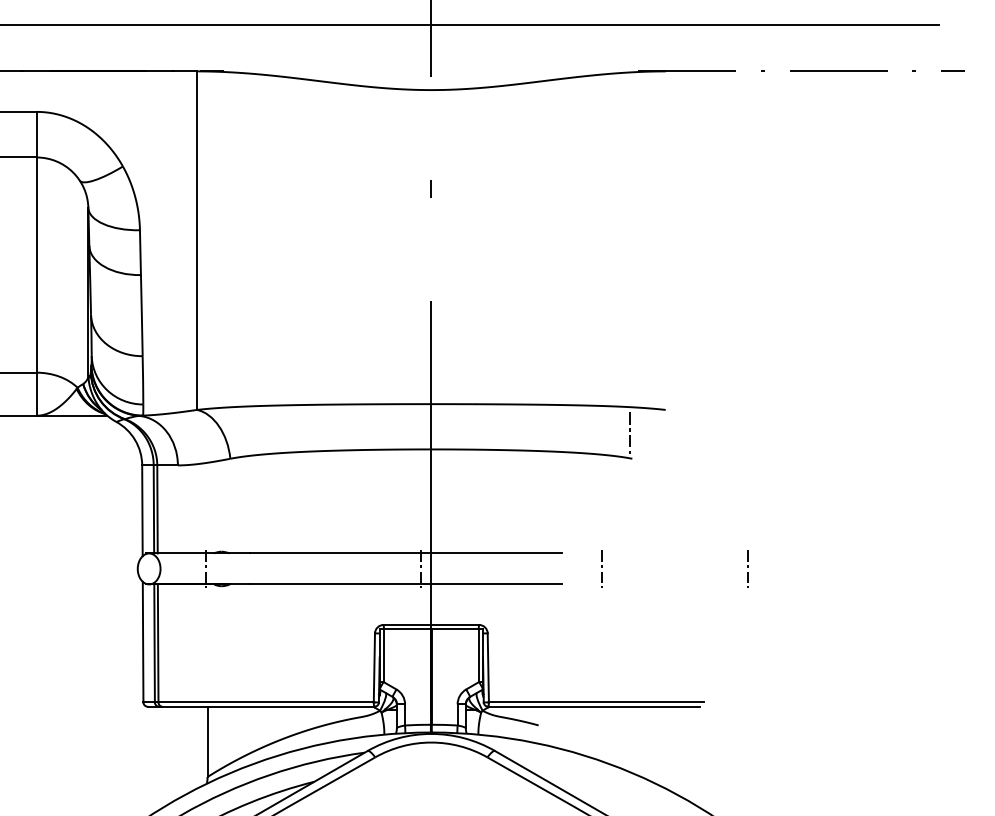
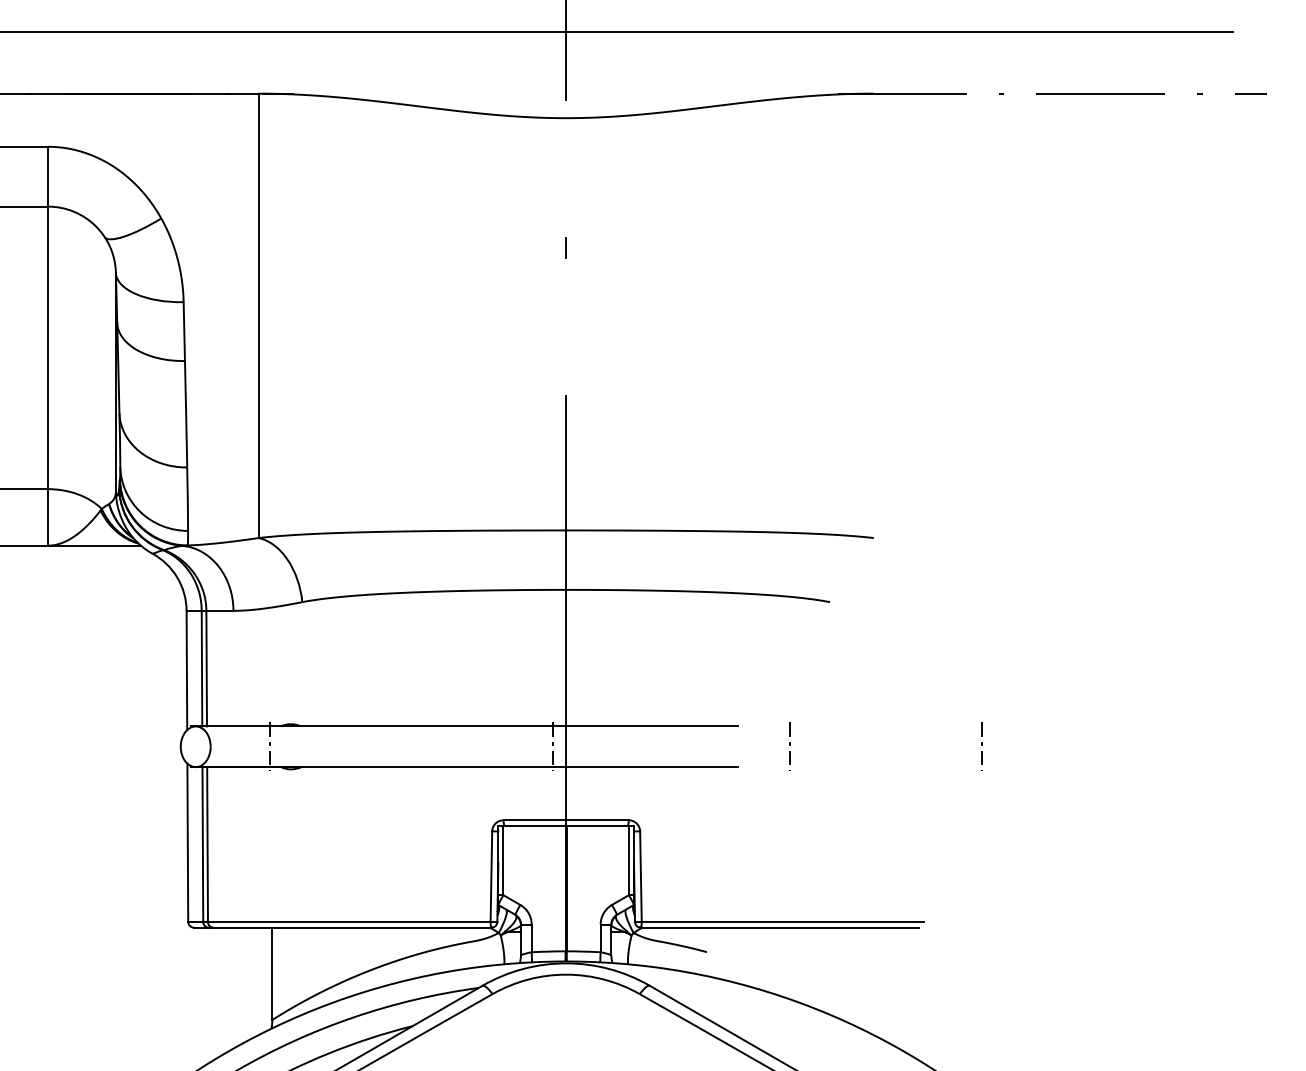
line: (630, 432) -> (827, 567), removed

